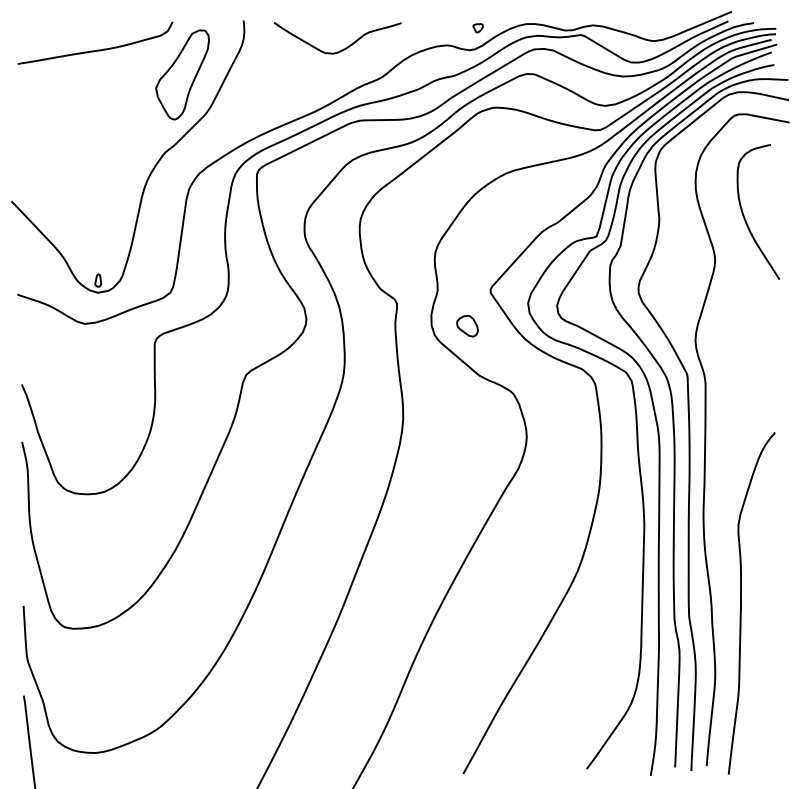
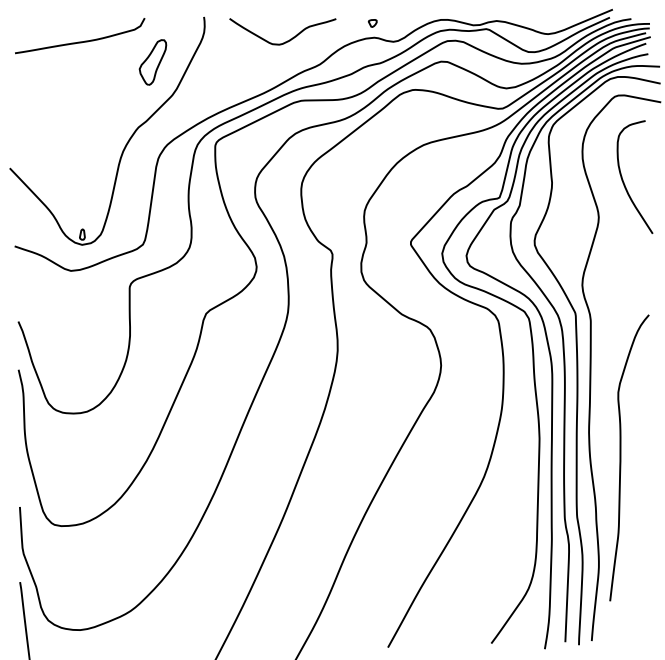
part: (477, 28) -> (372, 23), moved
part: (182, 74) -> (152, 62), size x0.6
part: (467, 325) -> (391, 272), removed
curve: (741, 603) -> (620, 458), moved

